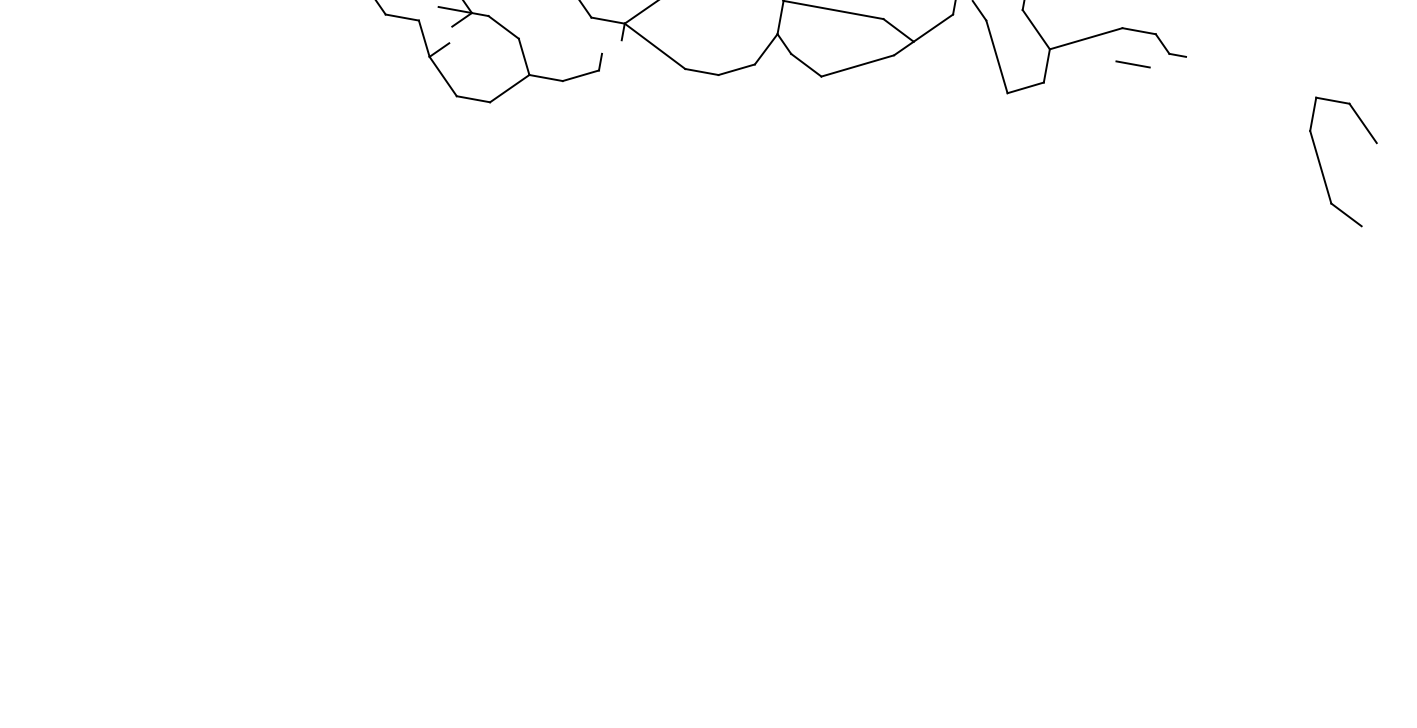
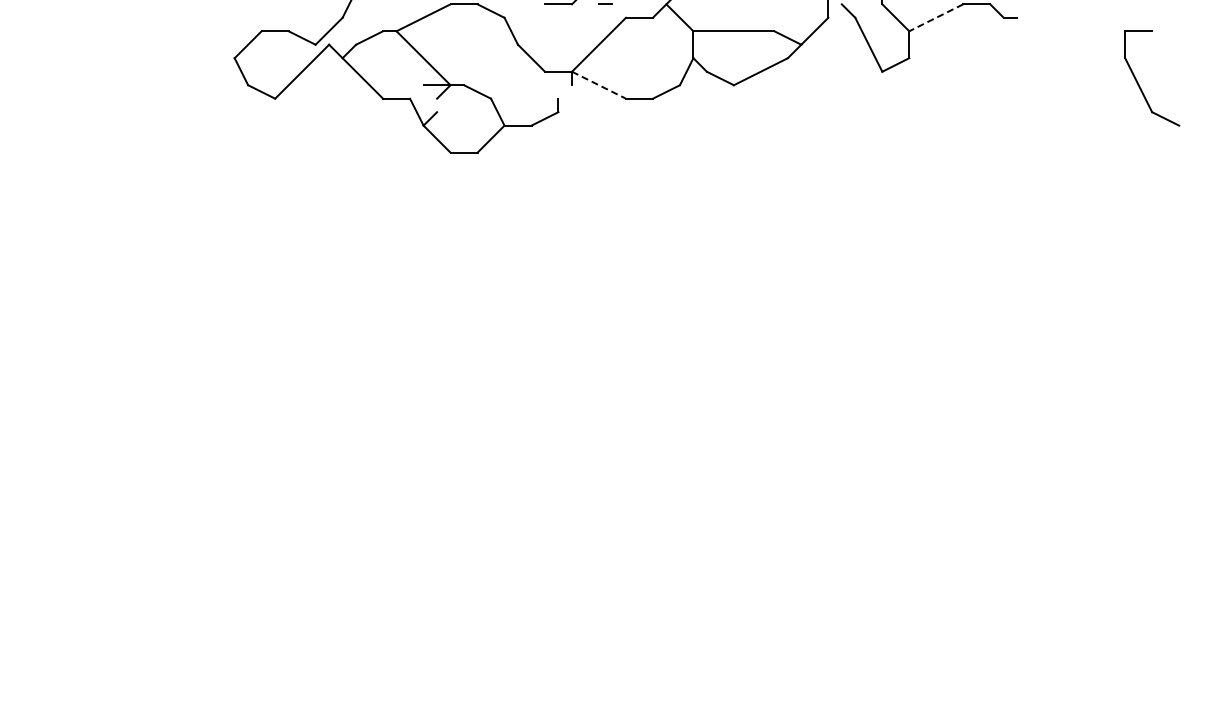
line: (1085, 39) -> (935, 18), solid -> dashed
line: (655, 46) -> (599, 85), solid -> dashed
line: (1132, 64) -> (976, 31), removed
line: (1362, 123) -> (1165, 44), removed

